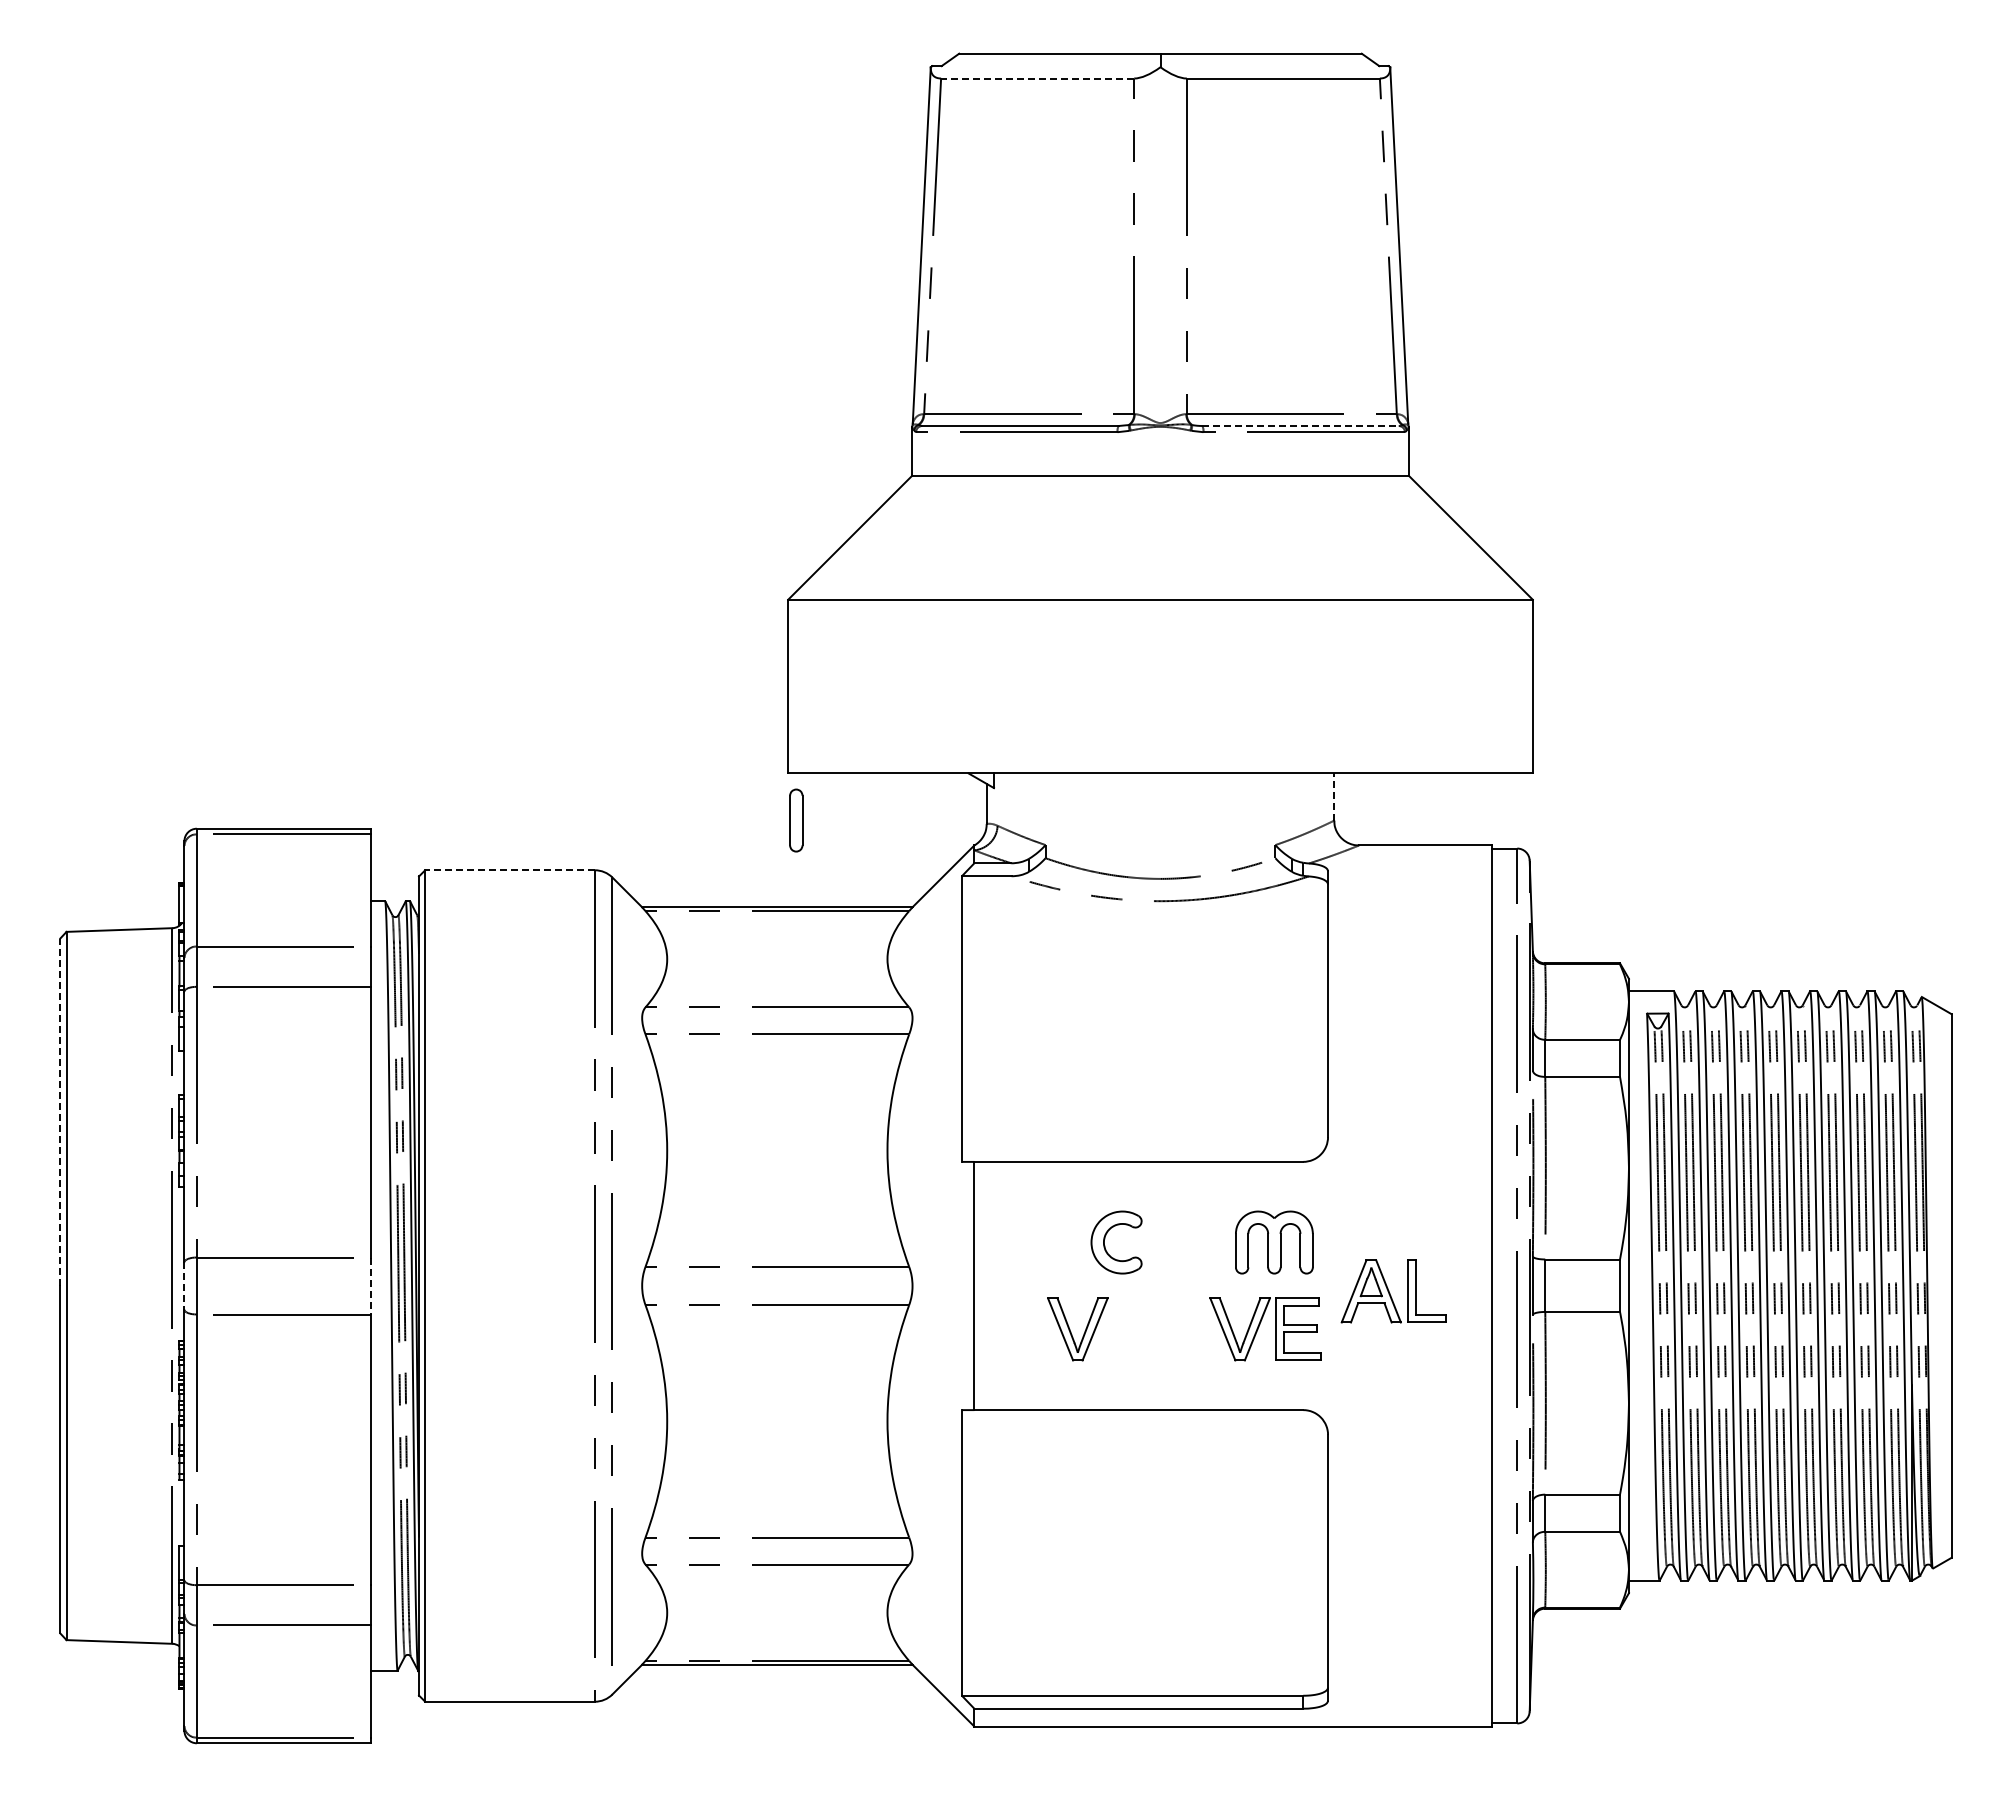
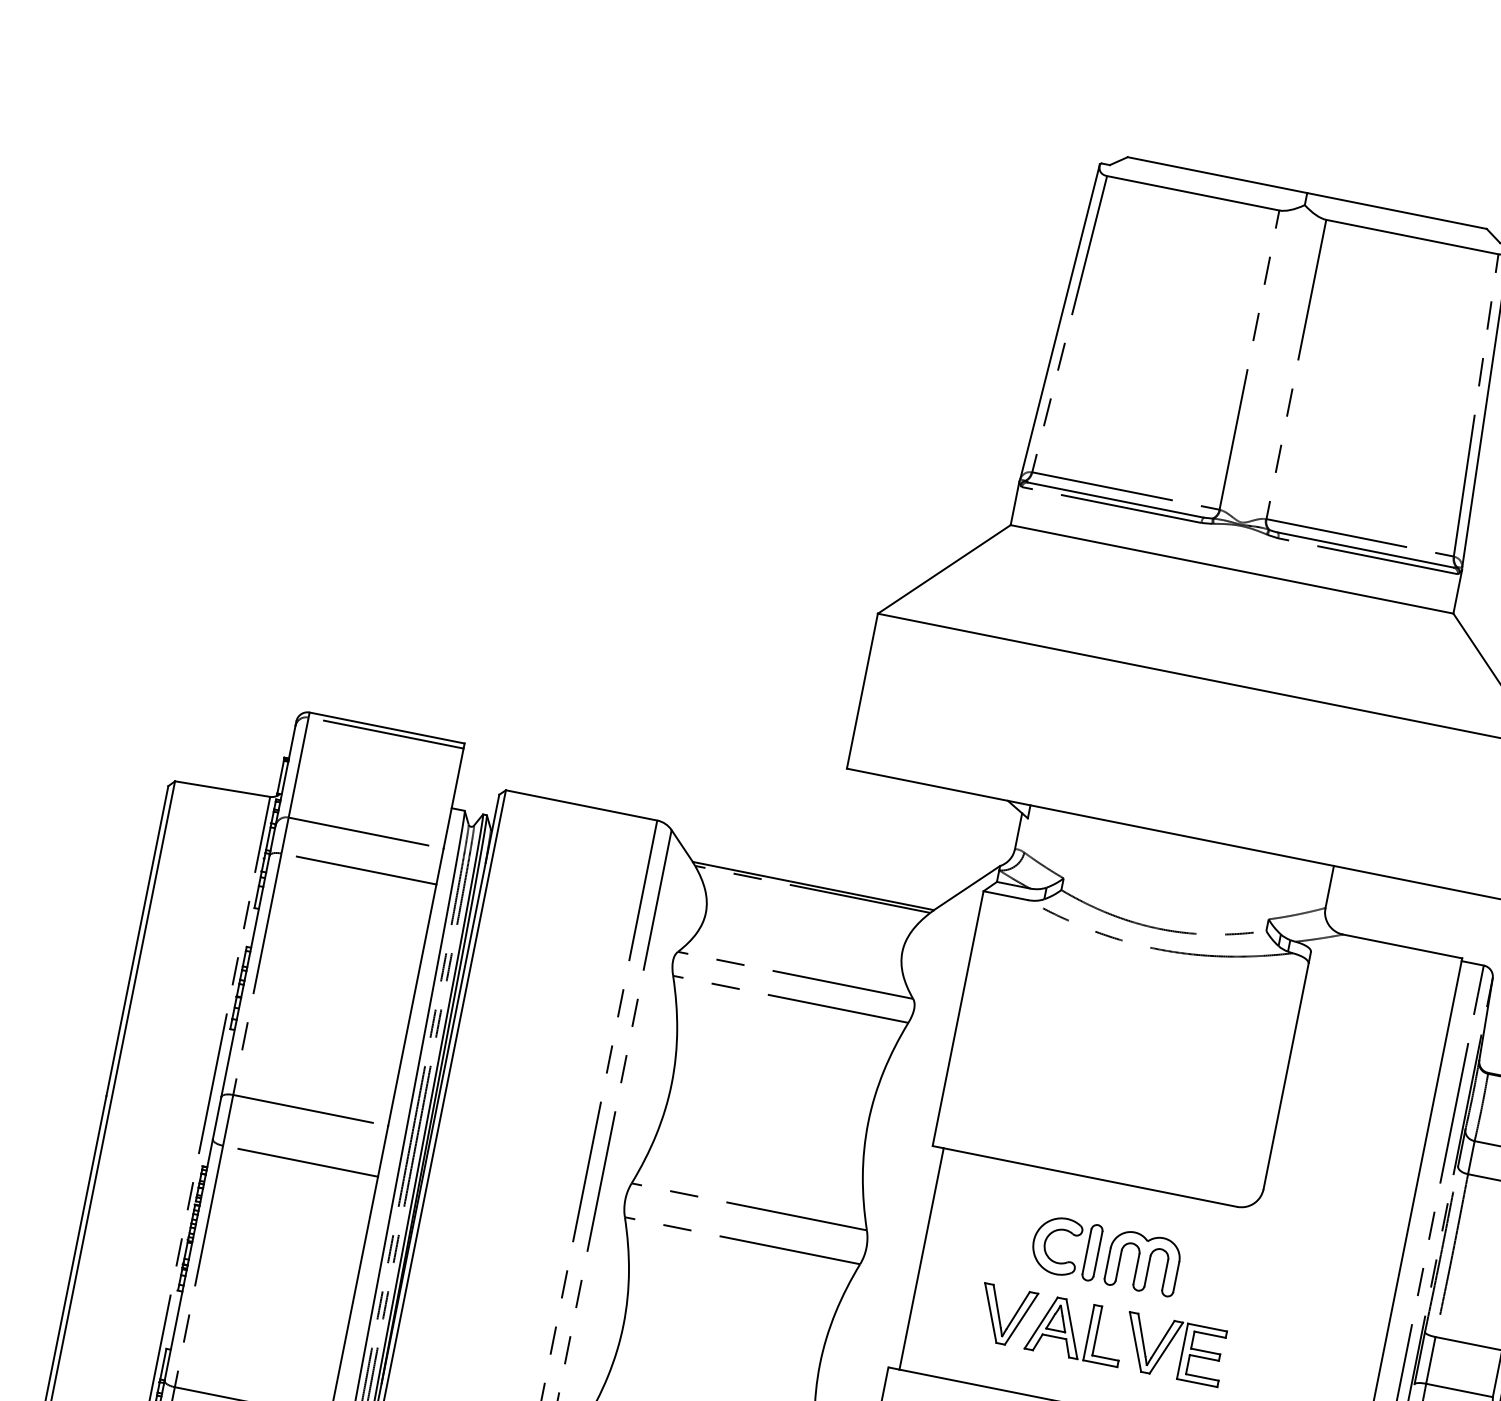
line: (1037, 78) -> (1193, 193), dashed -> solid
line: (1301, 426) -> (1366, 550), dashed -> solid
line: (1334, 797) -> (1329, 887), dashed -> solid
part: (796, 820) -> (1092, 1252), moved
line: (510, 870) -> (581, 805), dashed -> solid
line: (60, 1112) -> (137, 941), dashed -> solid
part: (1274, 1242) -> (1143, 1262), moved
line: (184, 1285) -> (217, 1117), dashed -> solid
line: (370, 1286) -> (382, 1151), dashed -> solid
part: (1393, 1291) -> (1076, 1330), moved

